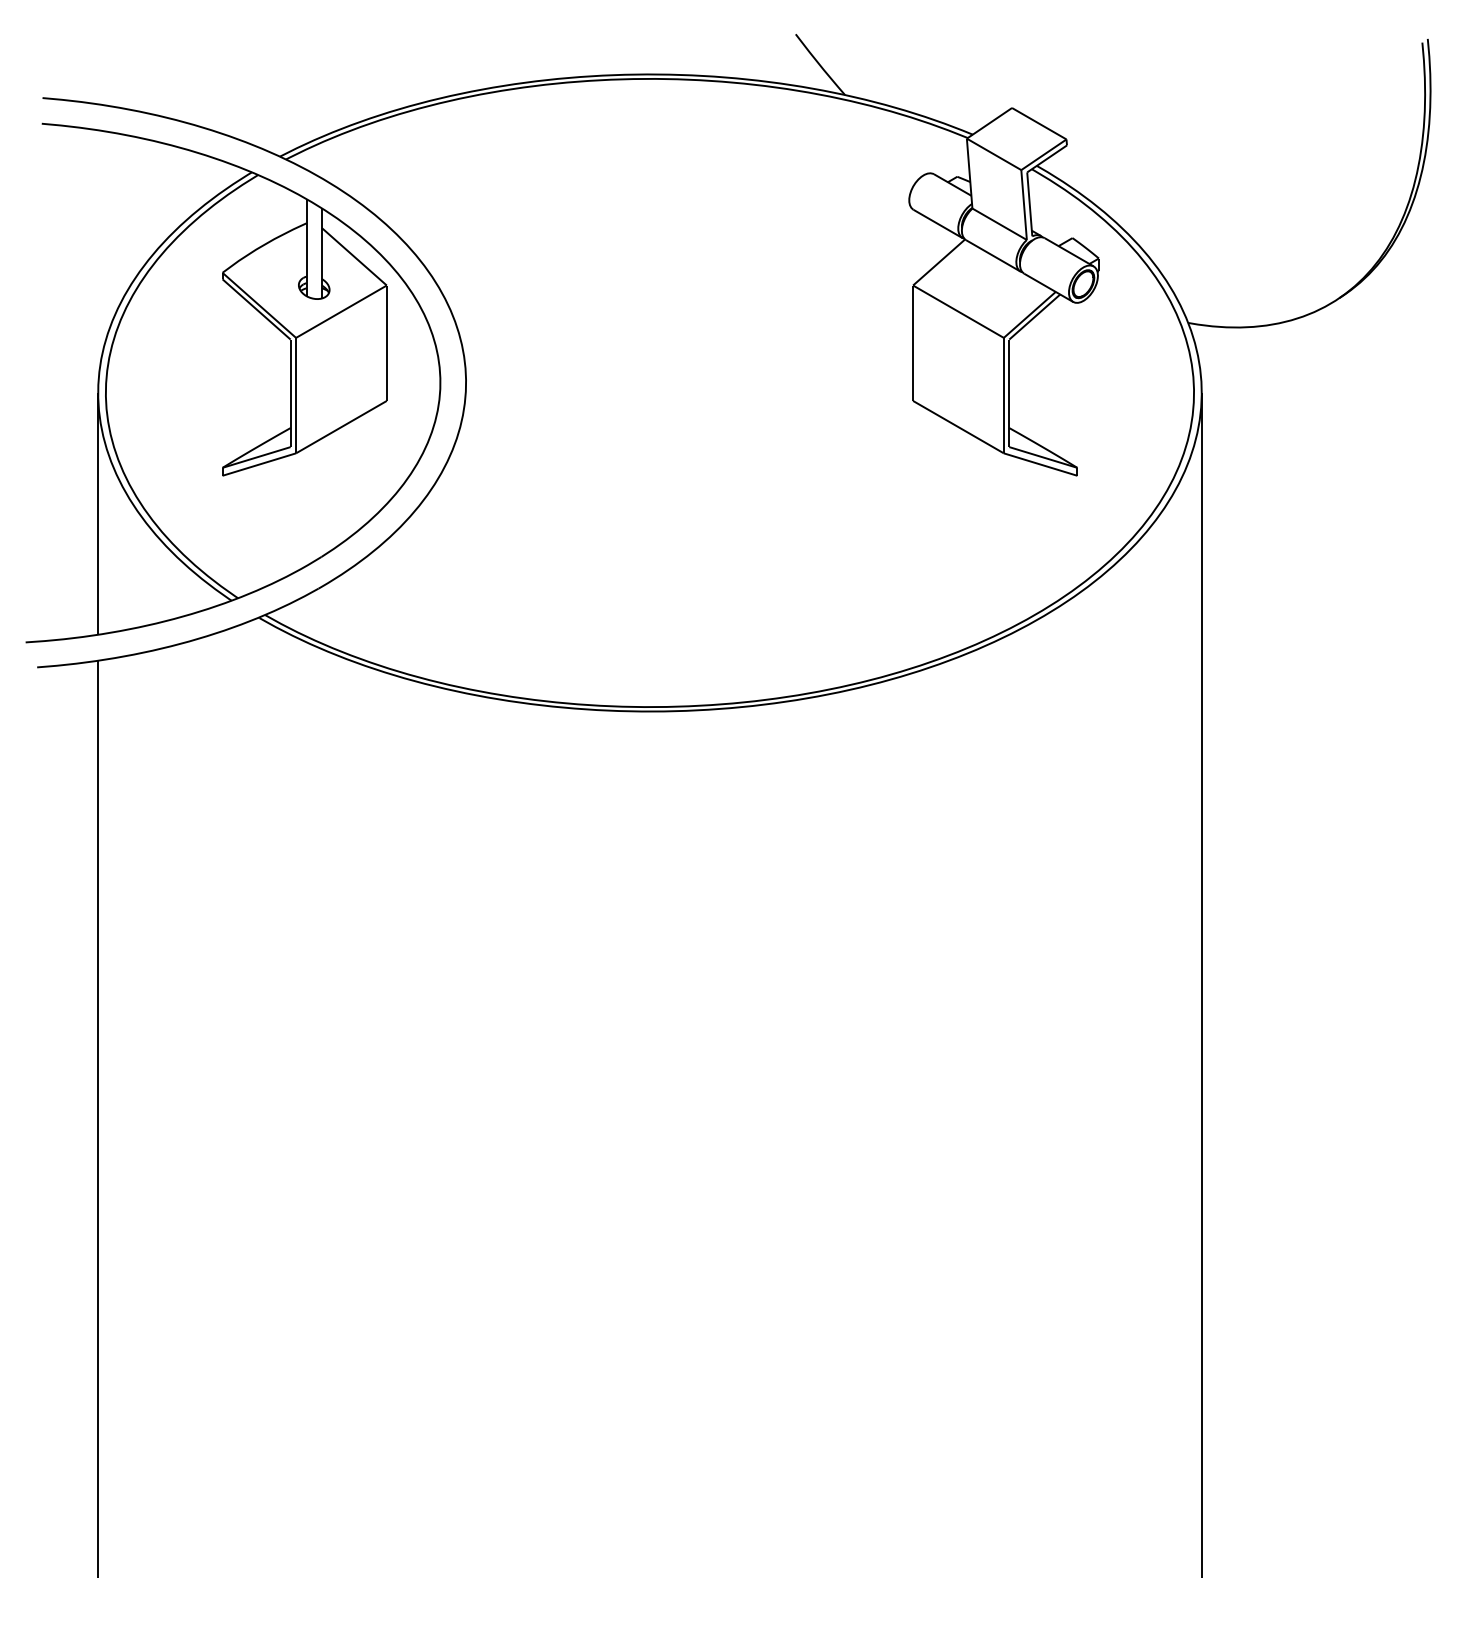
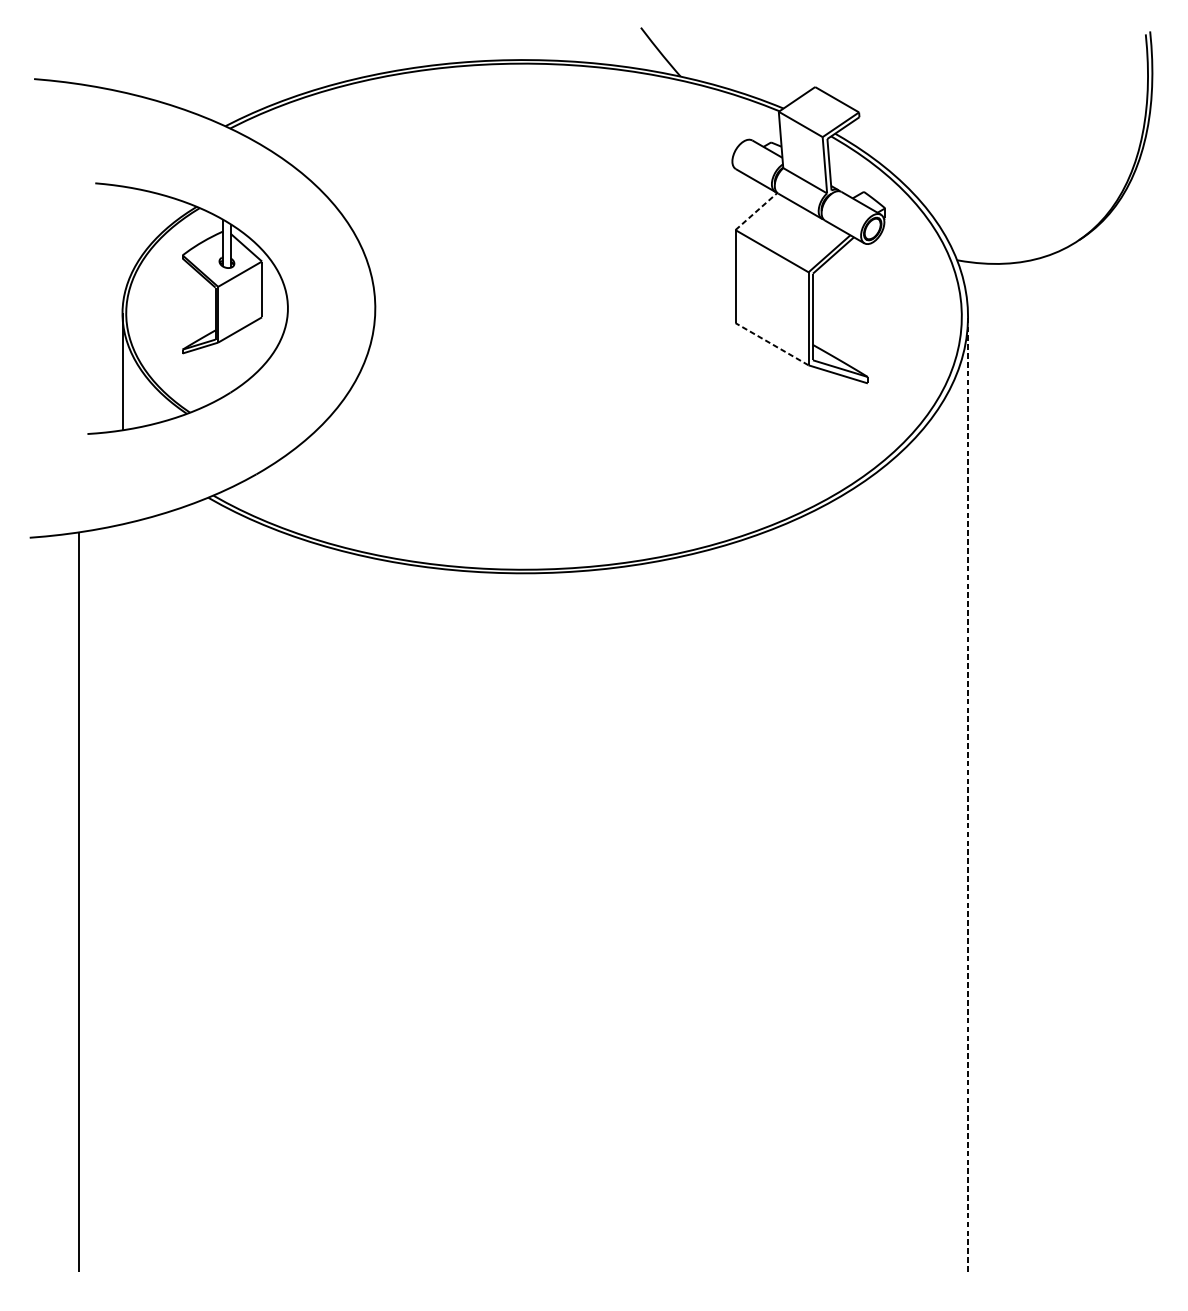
line: (939, 262) -> (756, 211), solid -> dashed
part: (233, 382) -> (187, 308), size x0.6
line: (958, 426) -> (772, 343), solid -> dashed
line: (1201, 985) -> (967, 794), solid -> dashed

